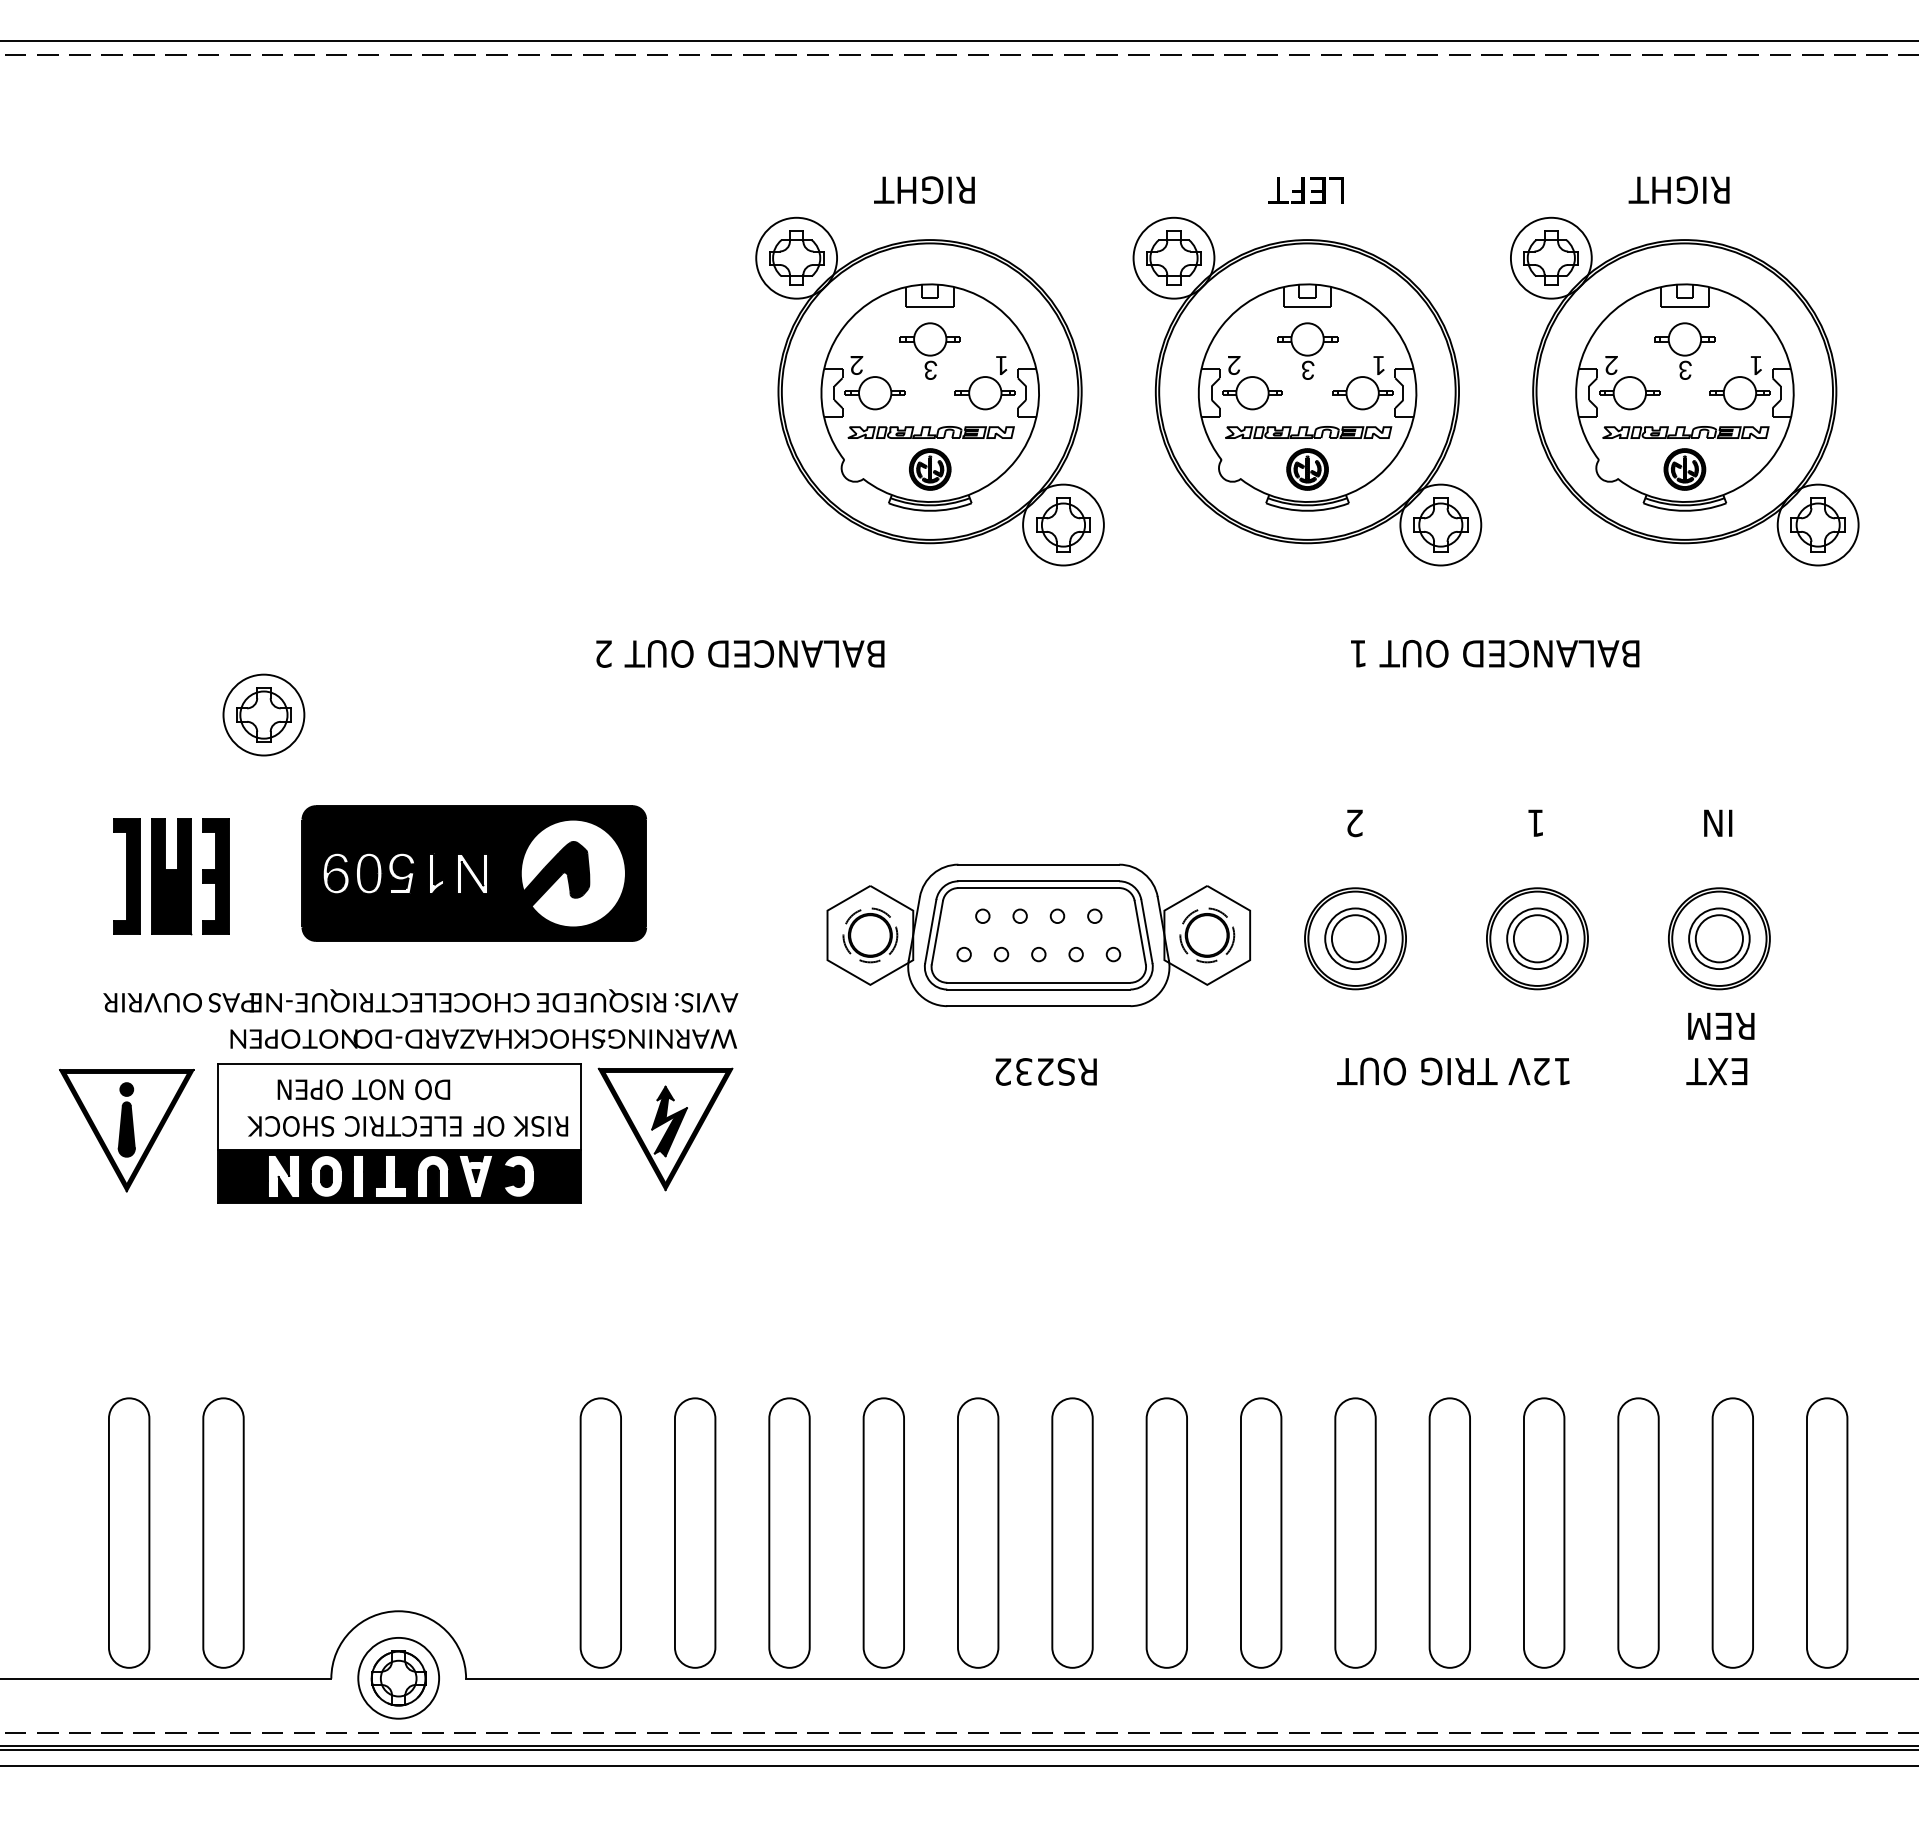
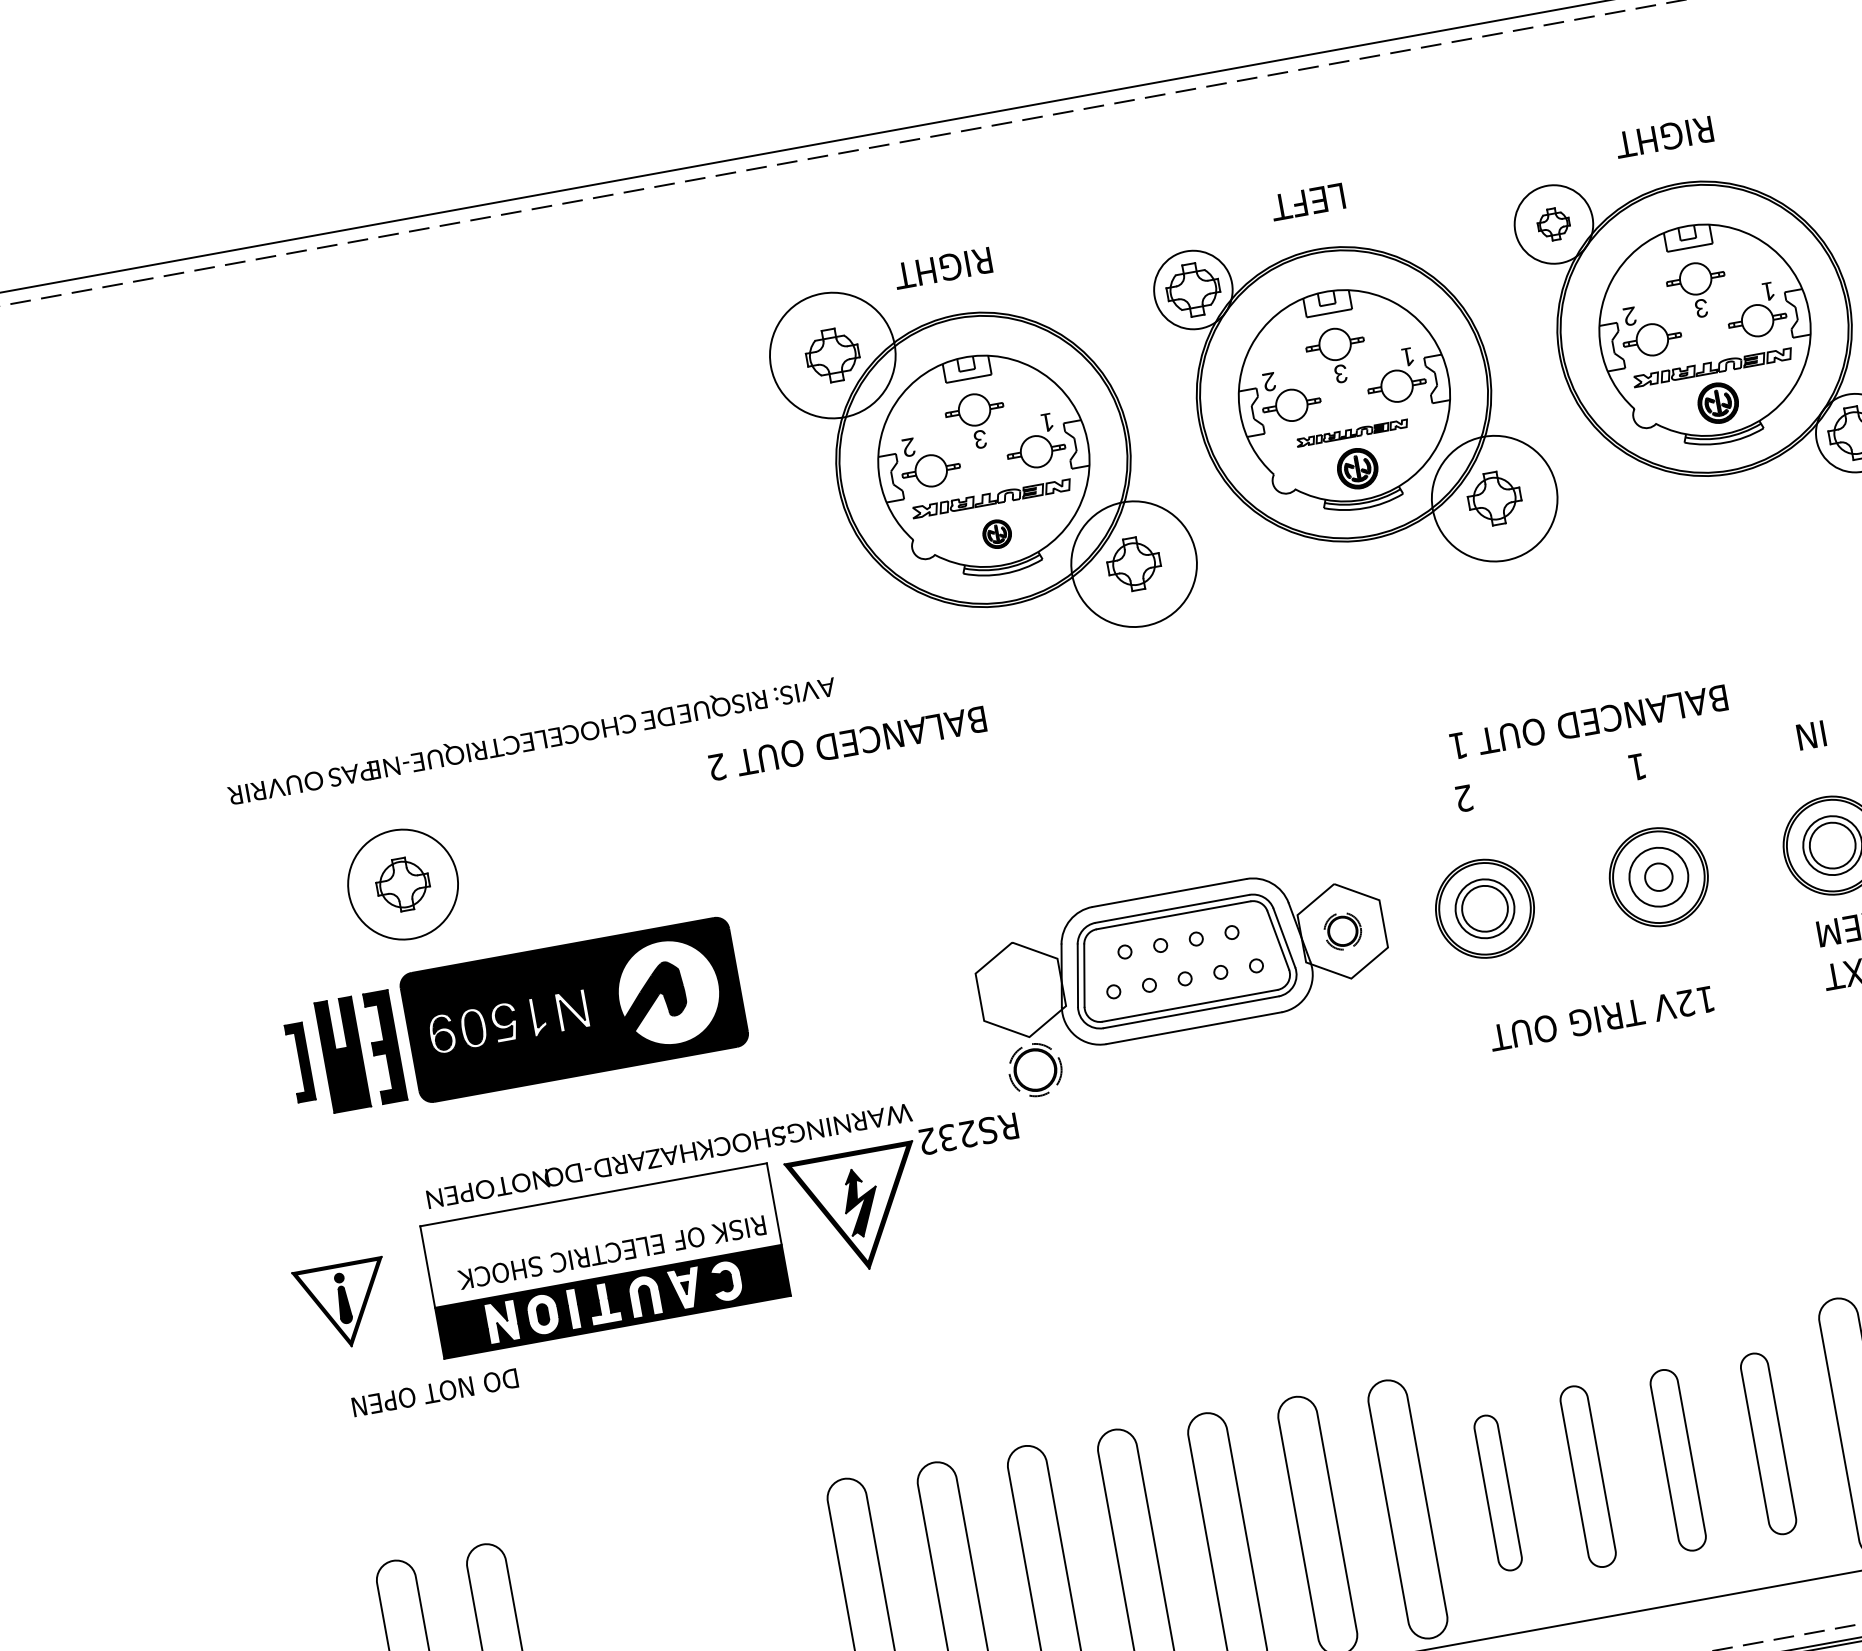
circle: (796, 257) -> (832, 354), size x1.6
part: (1550, 257) -> (1553, 223), size x0.6
part: (1308, 432) -> (1352, 433), size x0.7
part: (930, 469) -> (997, 534), size x0.7
circle: (1063, 524) -> (1134, 563), size x1.6
circle: (1440, 524) -> (1494, 498), size x1.6
text: (1495, 653) -> (1589, 721), moved
circle: (263, 714) -> (402, 884), size x1.4
part: (473, 873) -> (573, 1010), moved
part: (126, 876) -> (299, 1062), size x0.7
part: (870, 935) -> (1035, 1070), moved
part: (1207, 935) -> (1343, 931), size x0.7
circle: (1537, 938) -> (1658, 876), size x0.6
text: (420, 1000) -> (531, 739), moved
text: (1045, 1071) -> (968, 1133), moved
text: (363, 1089) -> (434, 1392), moved
part: (126, 1130) -> (343, 1305), size x0.7
part: (1261, 1532) -> (1498, 1492), size x0.6
part: (1355, 1532) -> (1588, 1476), size x0.7
part: (1449, 1532) -> (1677, 1459), size x0.7
part: (1544, 1532) -> (1768, 1443), size x0.7

